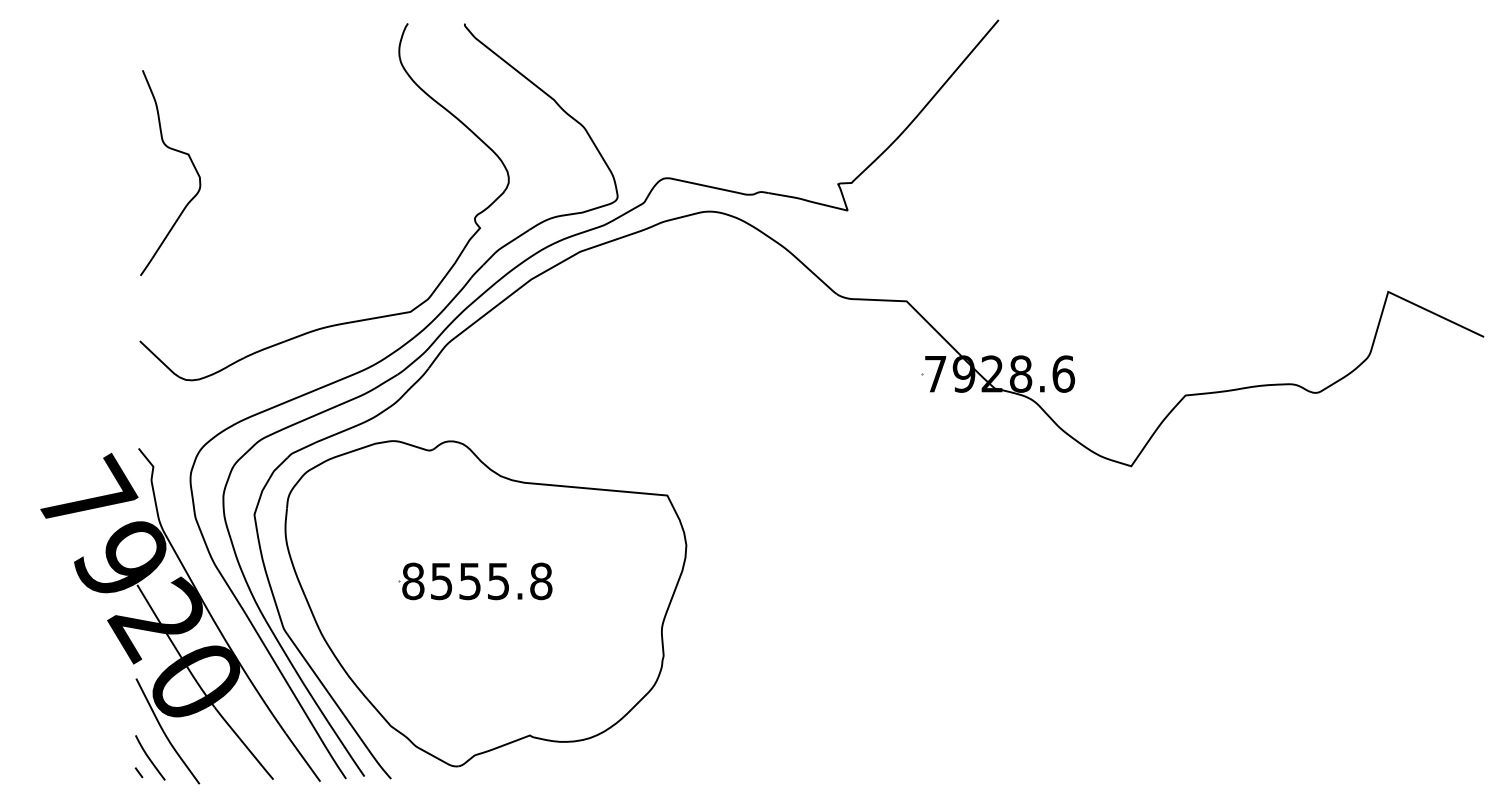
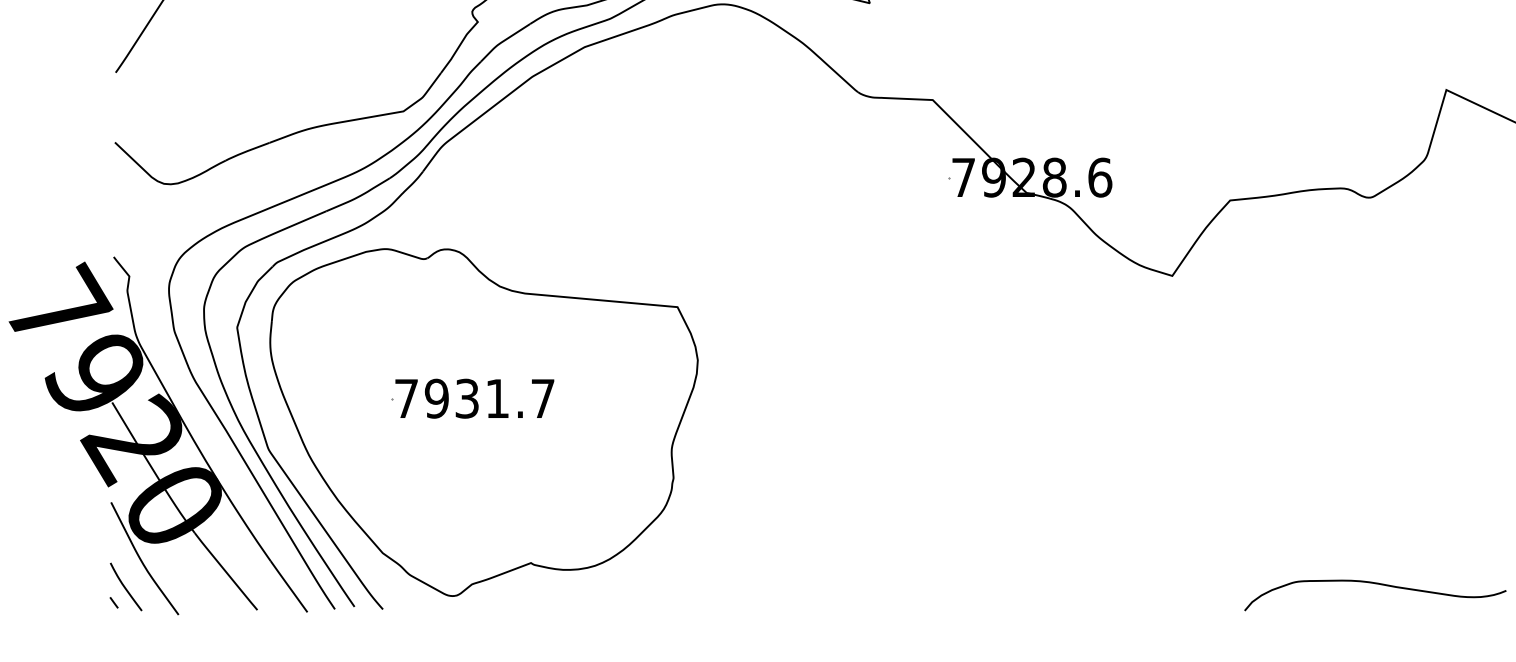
text: (477, 581) -> (475, 398), 8555.8 -> 7931.7
curve: (1321, 755) -> (1375, 584), added

